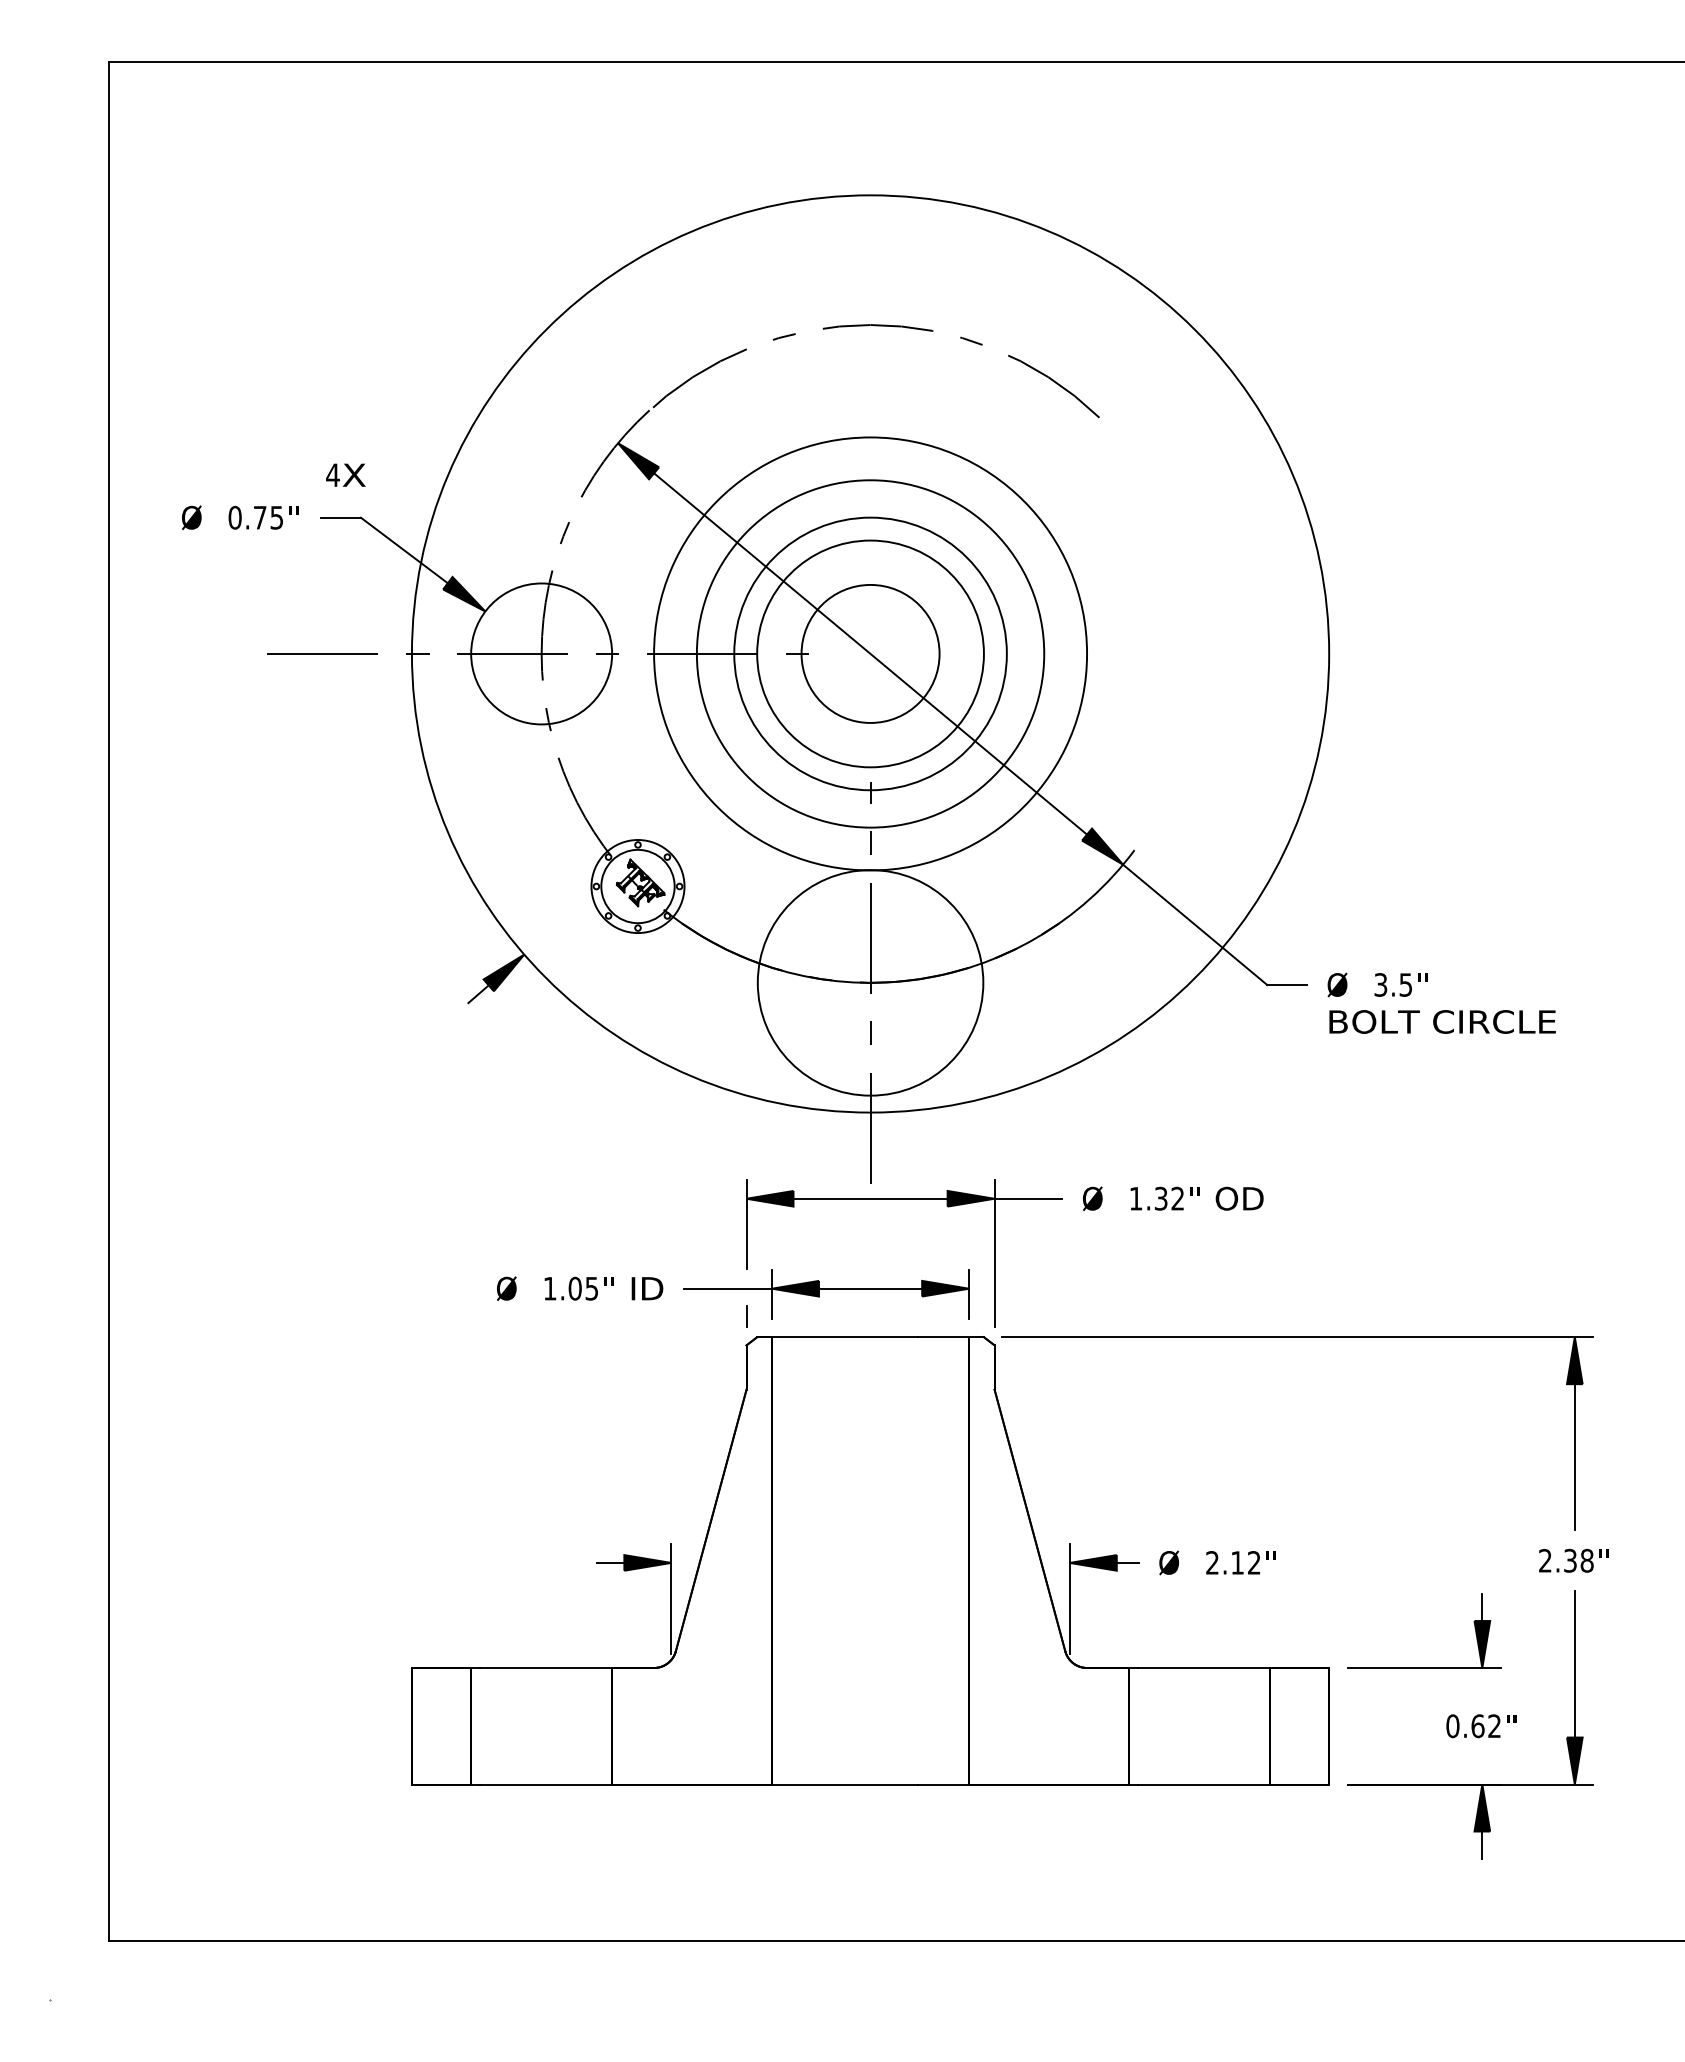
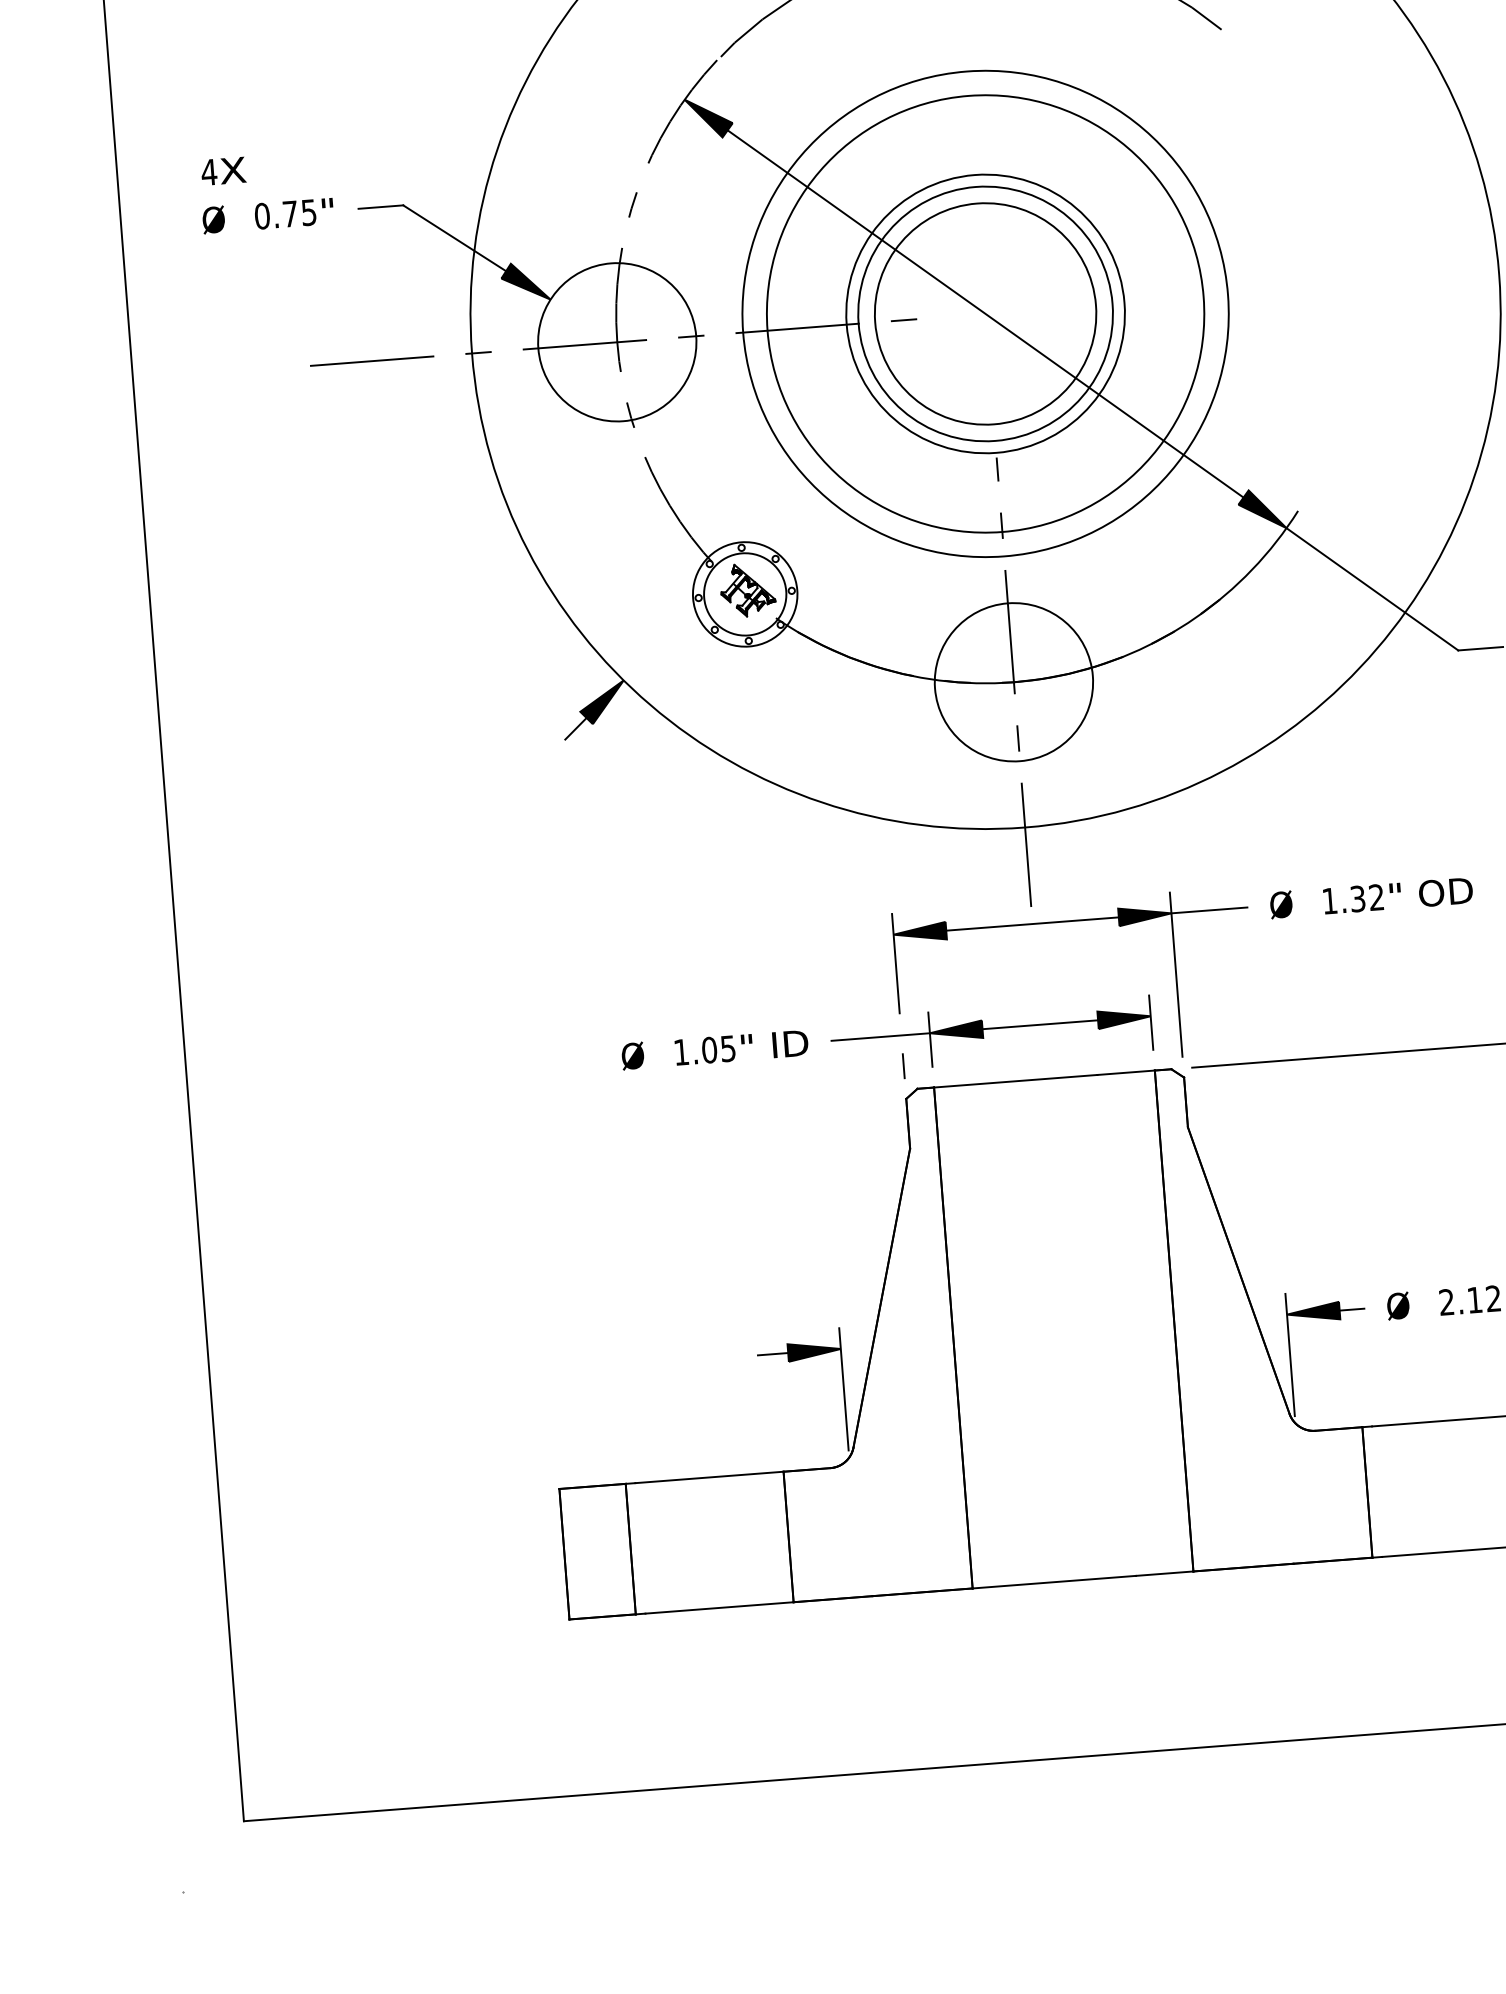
text: (345, 474) -> (223, 170), moved
circle: (870, 653) -> (985, 313), size x0.71
circle: (870, 653) -> (985, 313), size x1.43
circle: (870, 653) -> (985, 313), size x1.43
circle: (870, 982) -> (1013, 681), size x0.62

